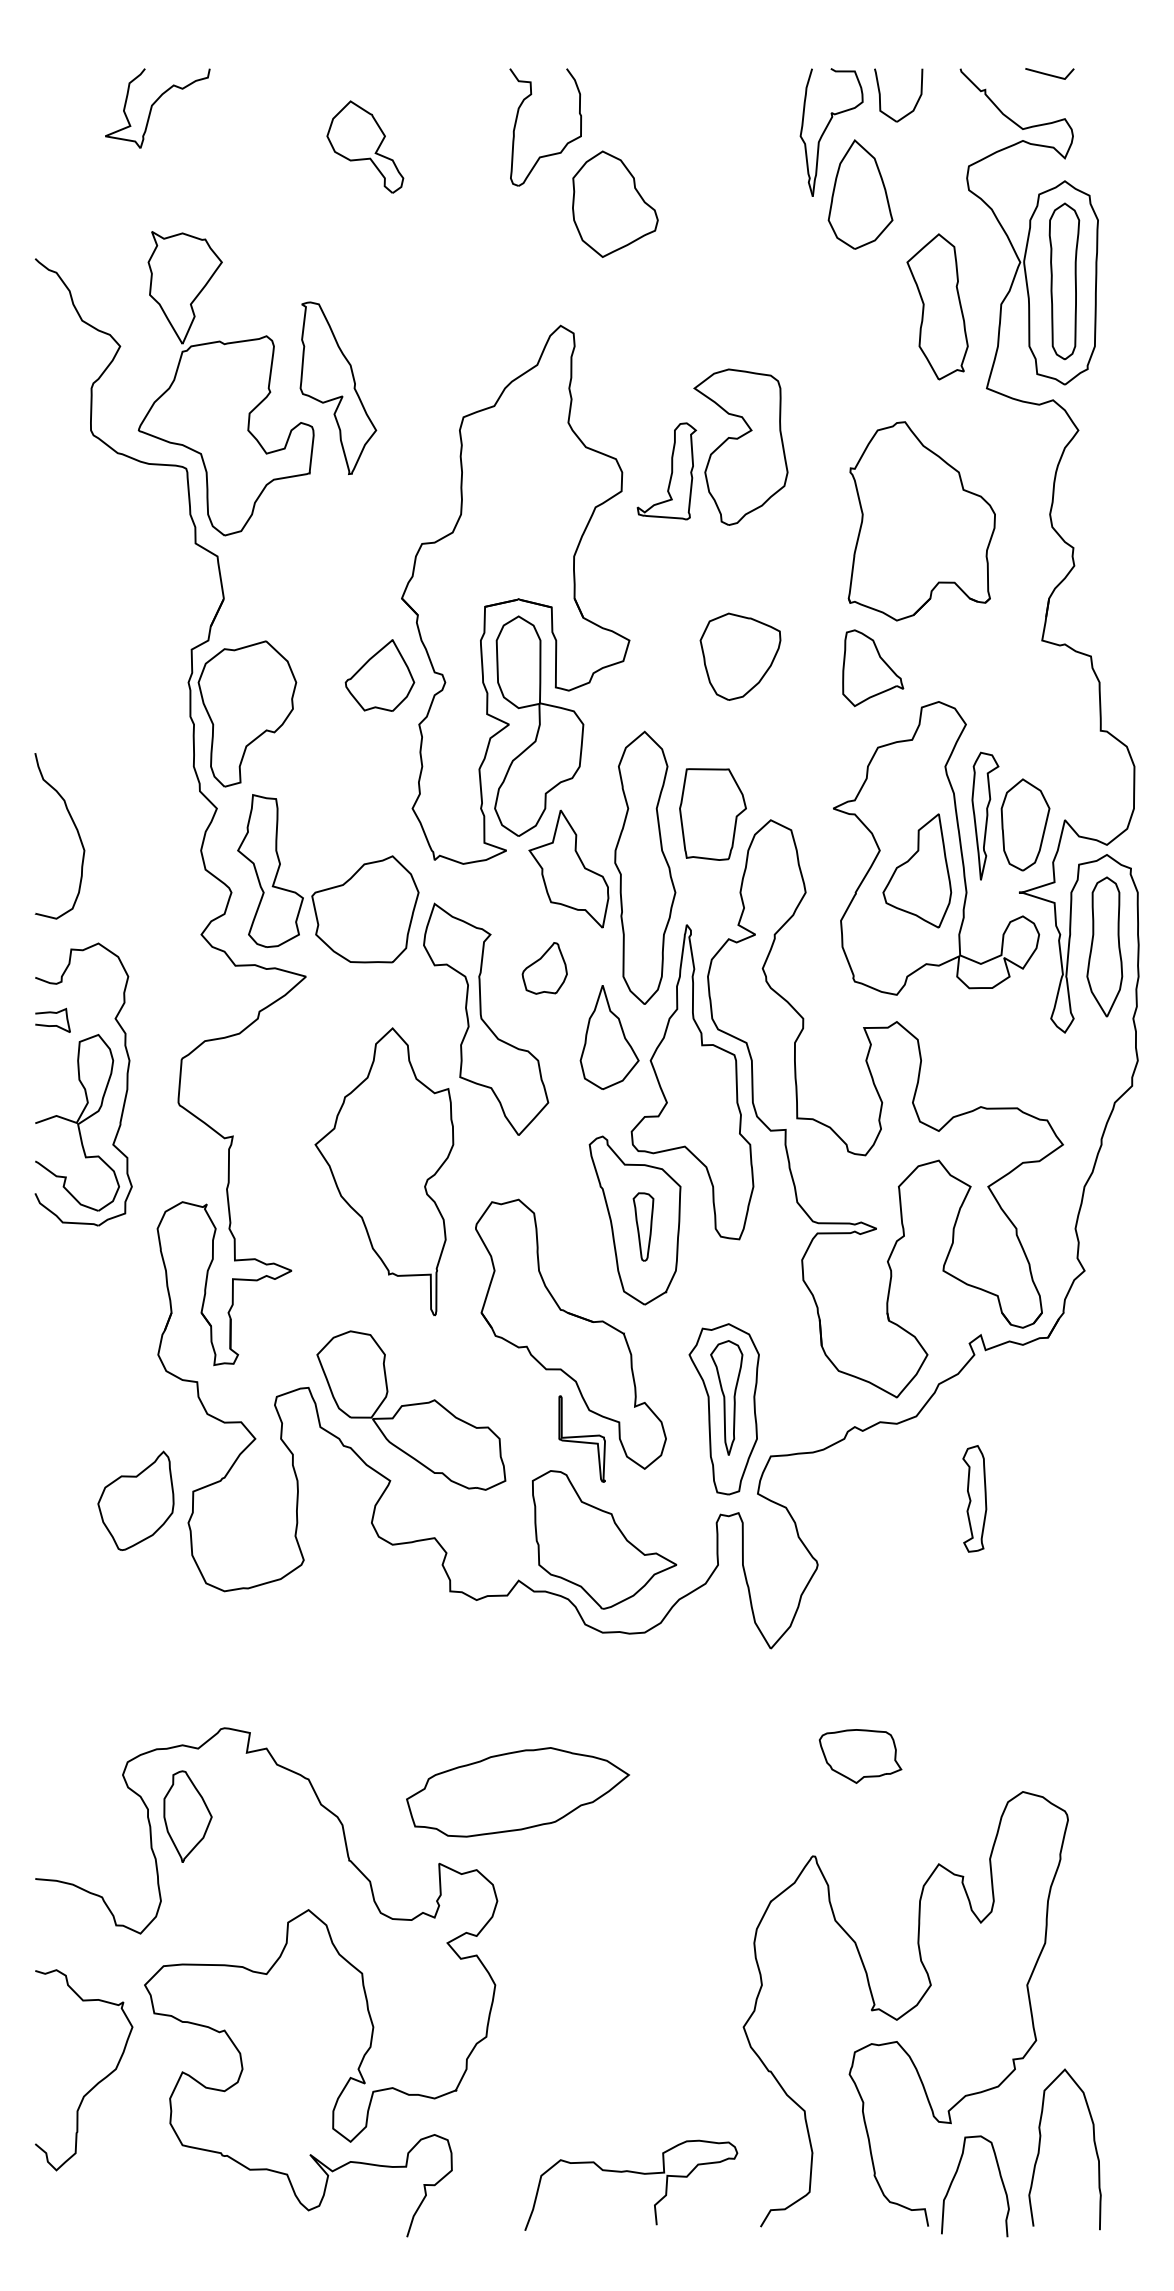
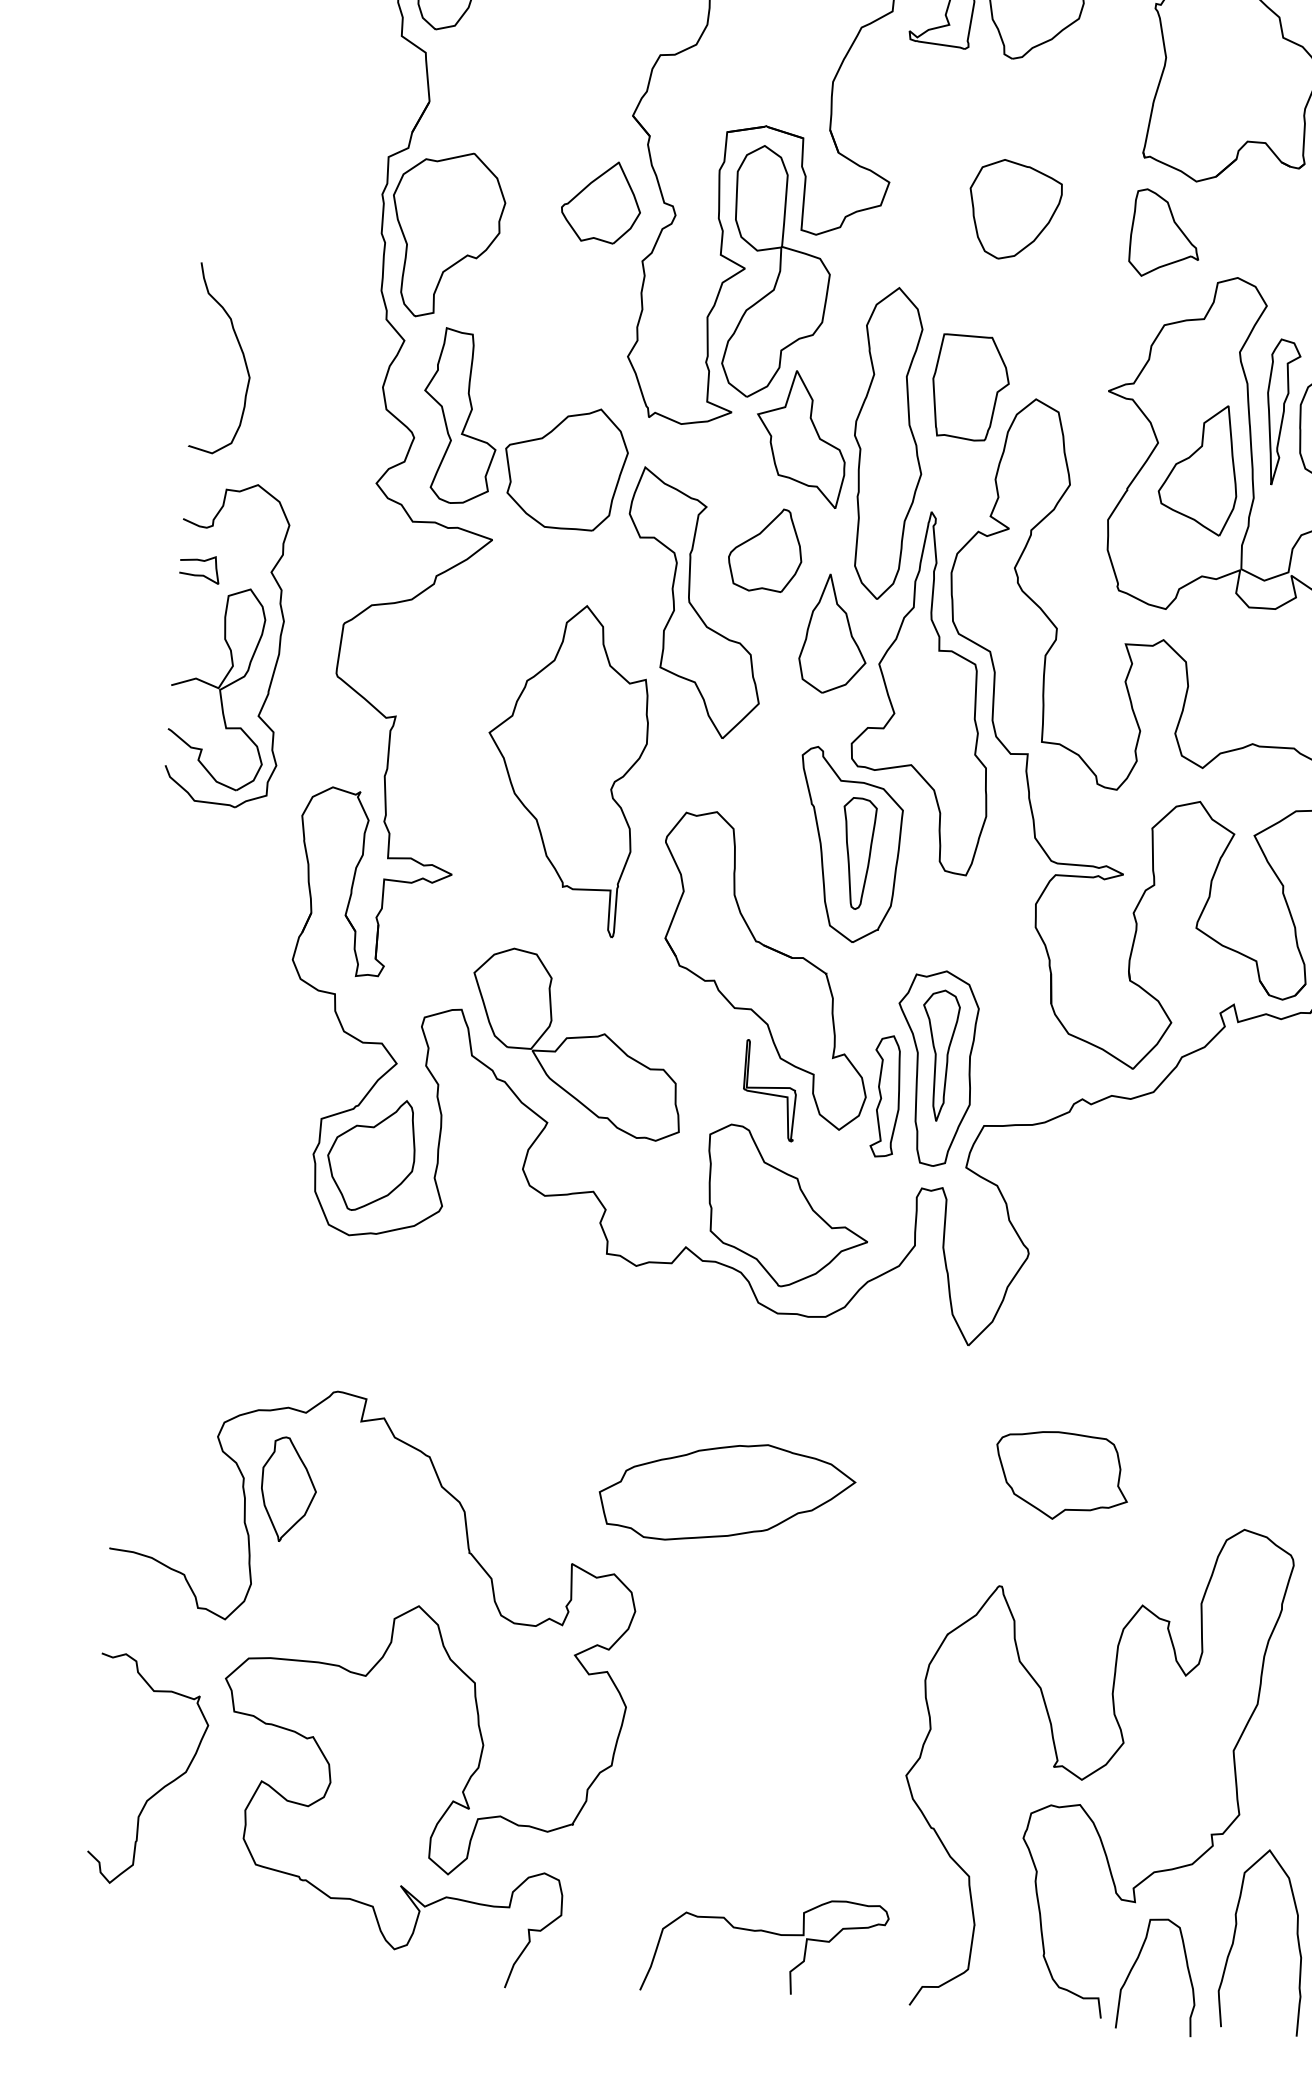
part: (544, 968) -> (765, 550), size x1.43
part: (643, 1226) -> (857, 852), size x1.43
part: (974, 1498) -> (885, 1096), moved
part: (135, 1500) -> (370, 1154), moved
part: (860, 1756) -> (1061, 1476), size x1.43
part: (517, 1792) -> (726, 1493), moved

